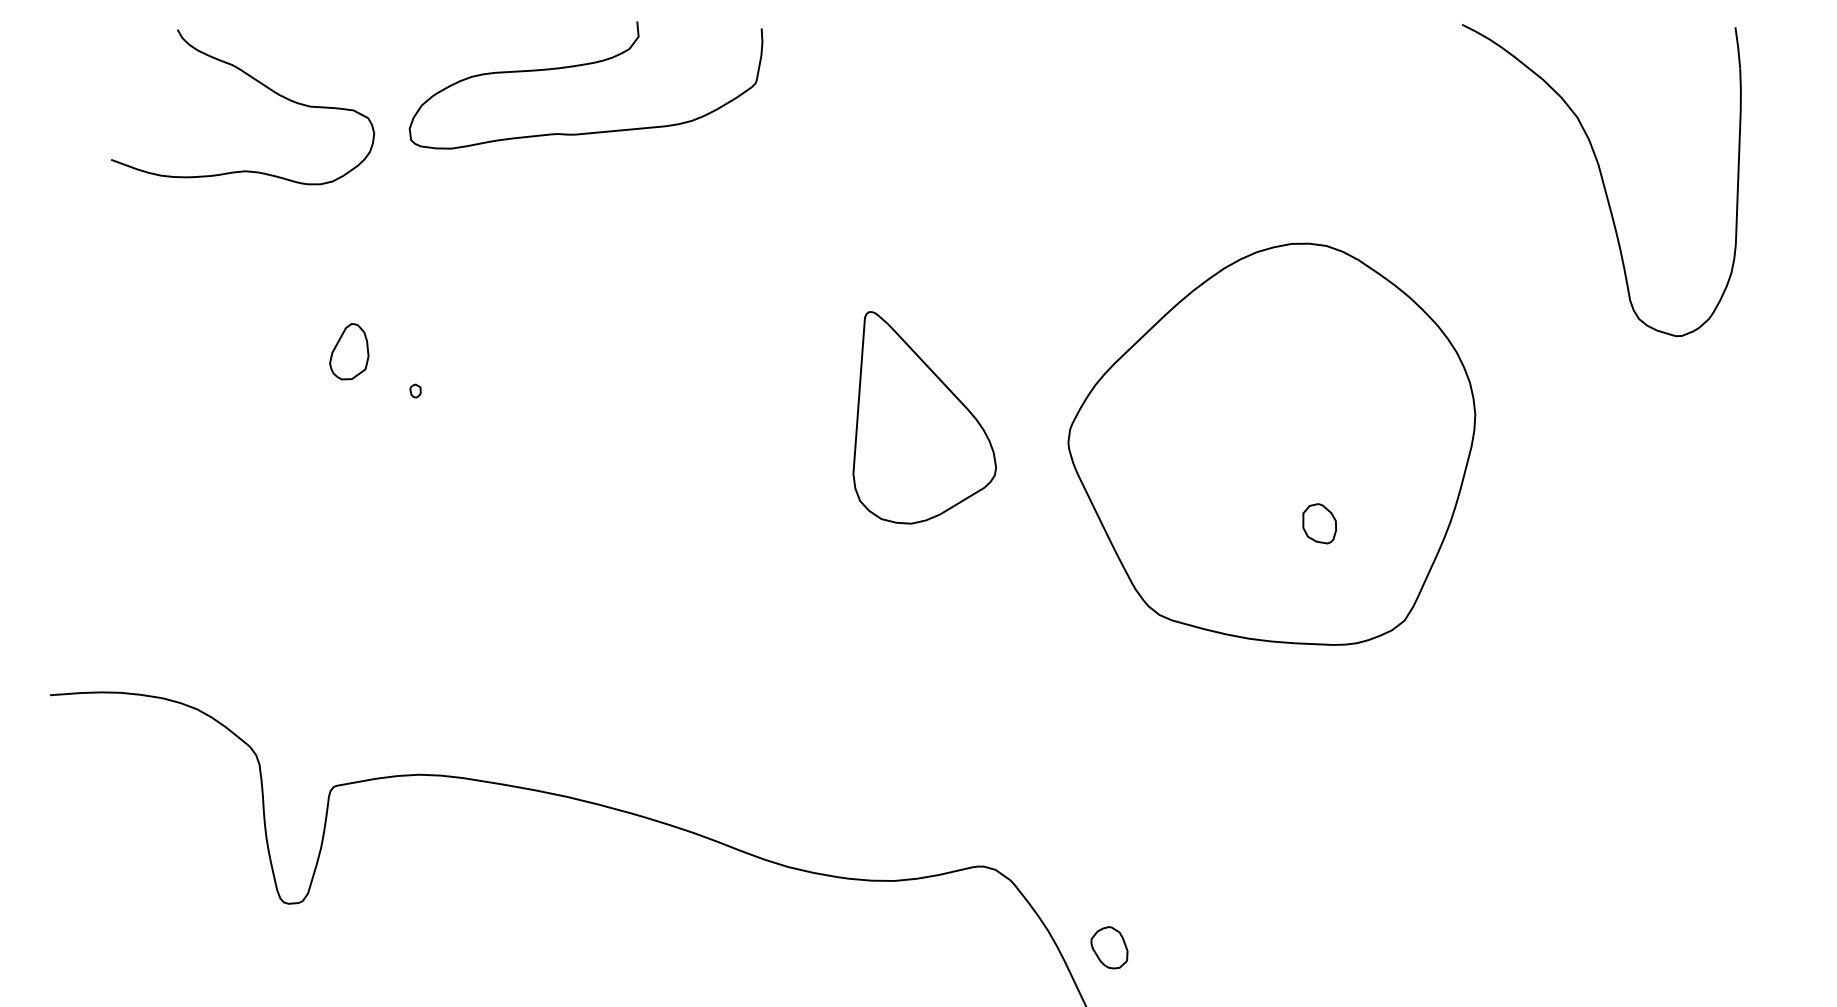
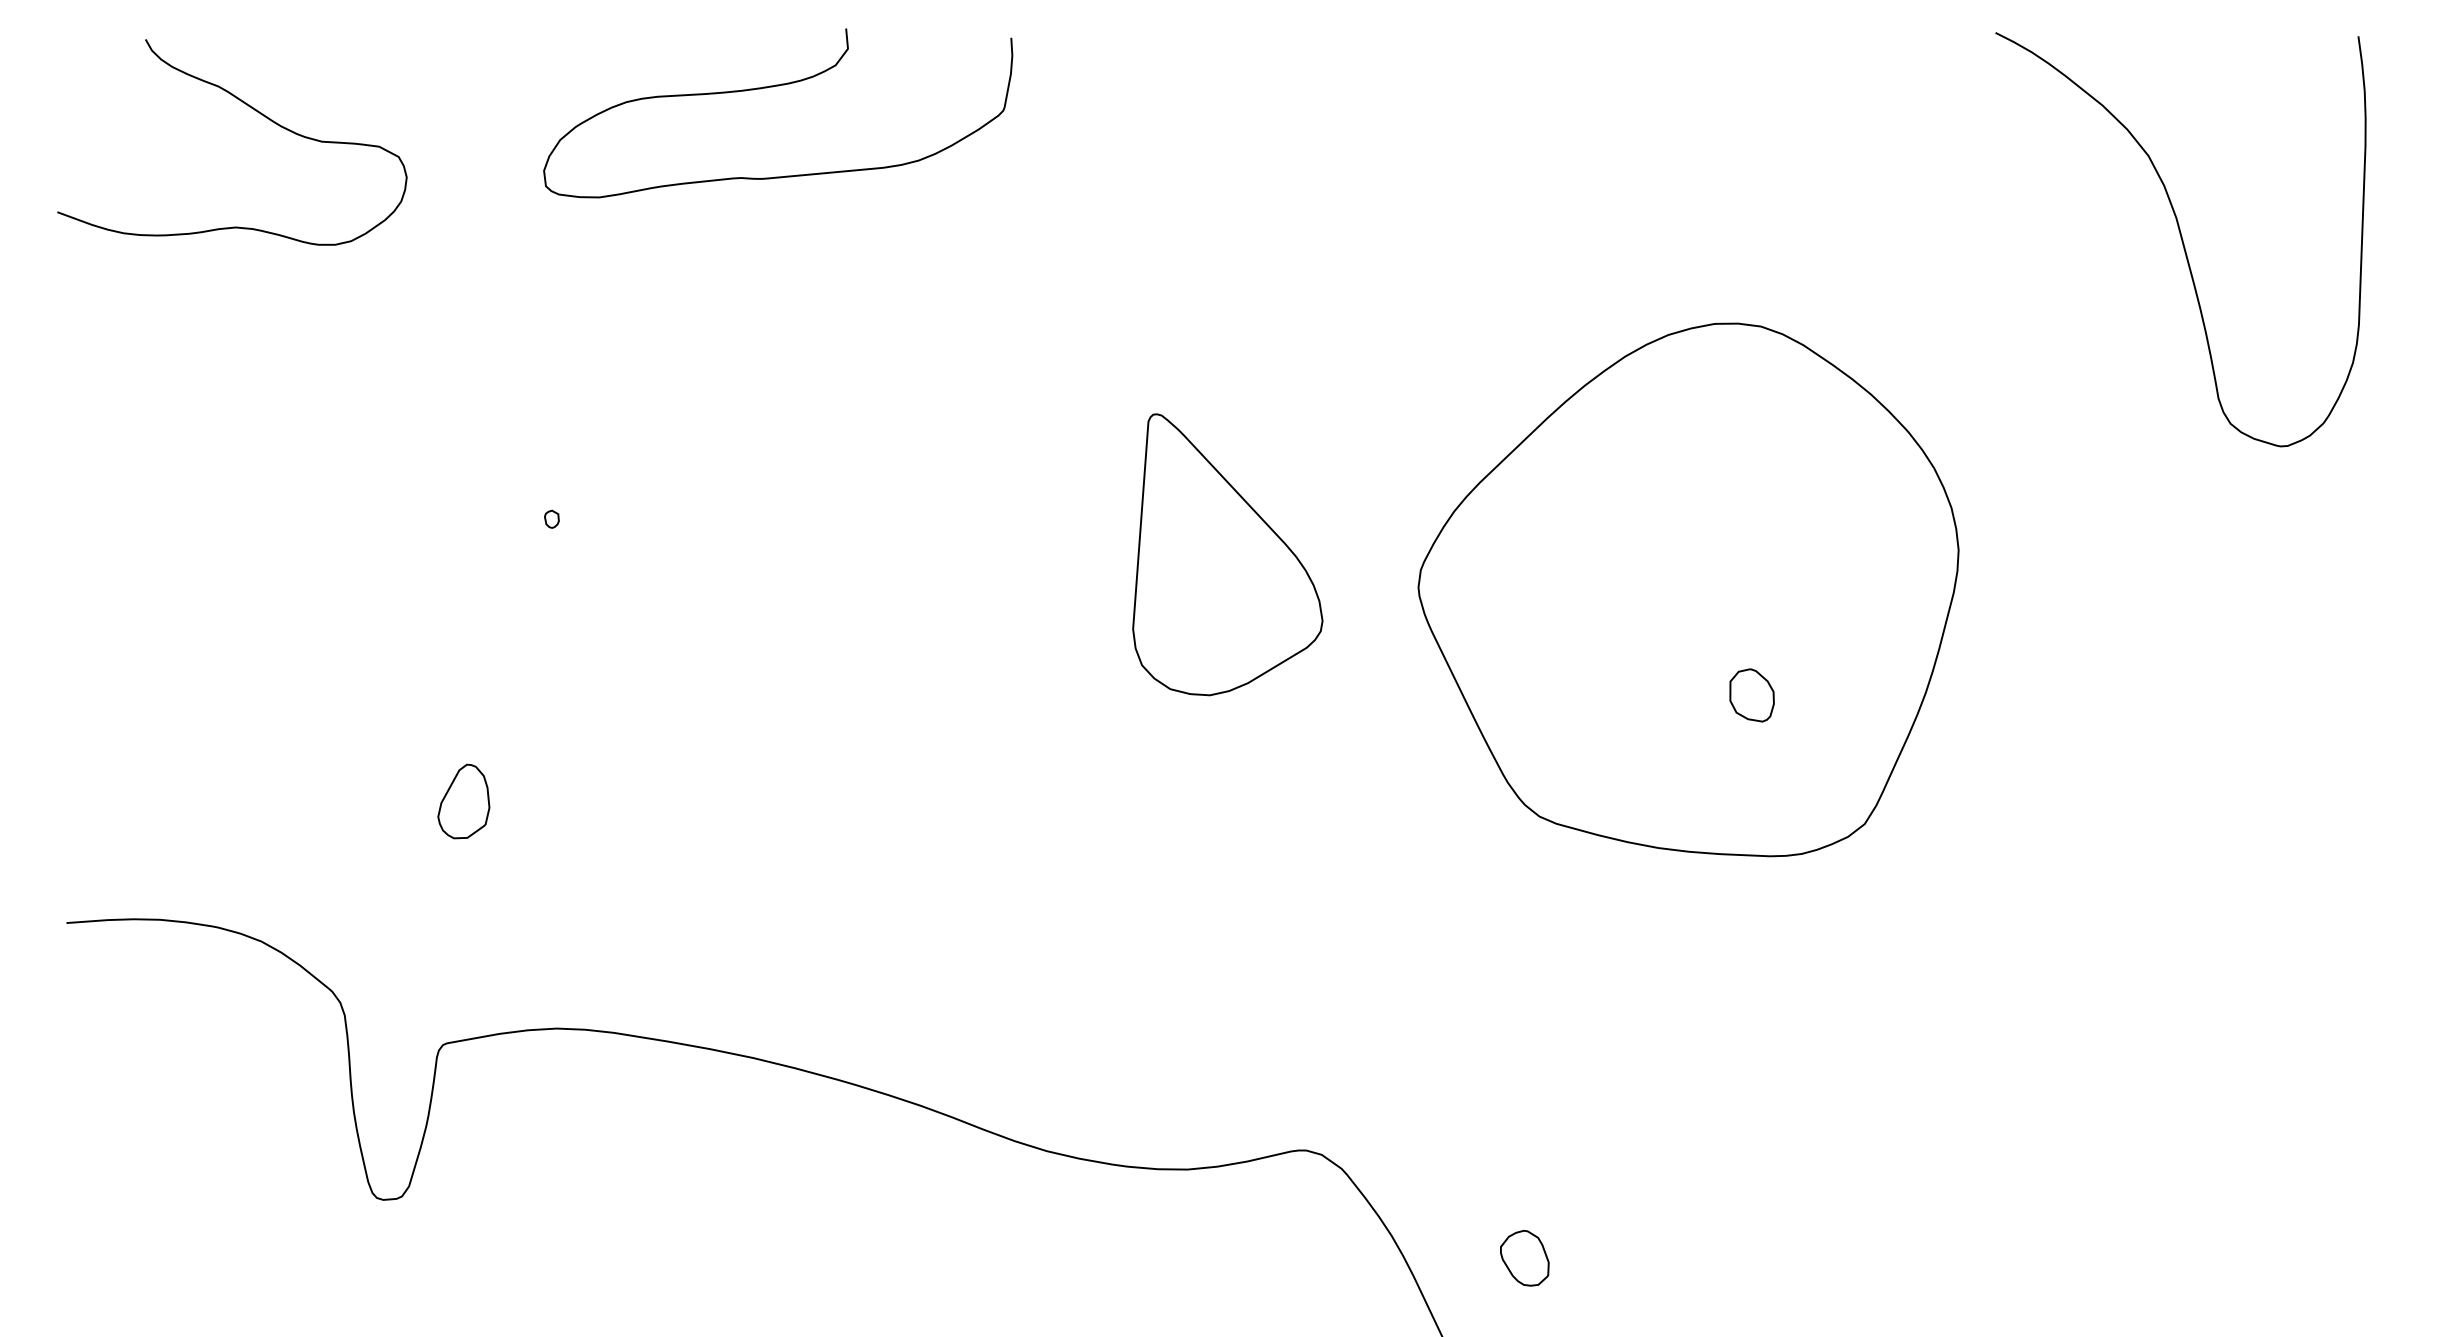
curve: (259, 83) -> (254, 110), moved
part: (1601, 180) -> (2180, 239), moved
part: (349, 351) -> (464, 801), moved
part: (1109, 947) -> (1524, 1257), moved

